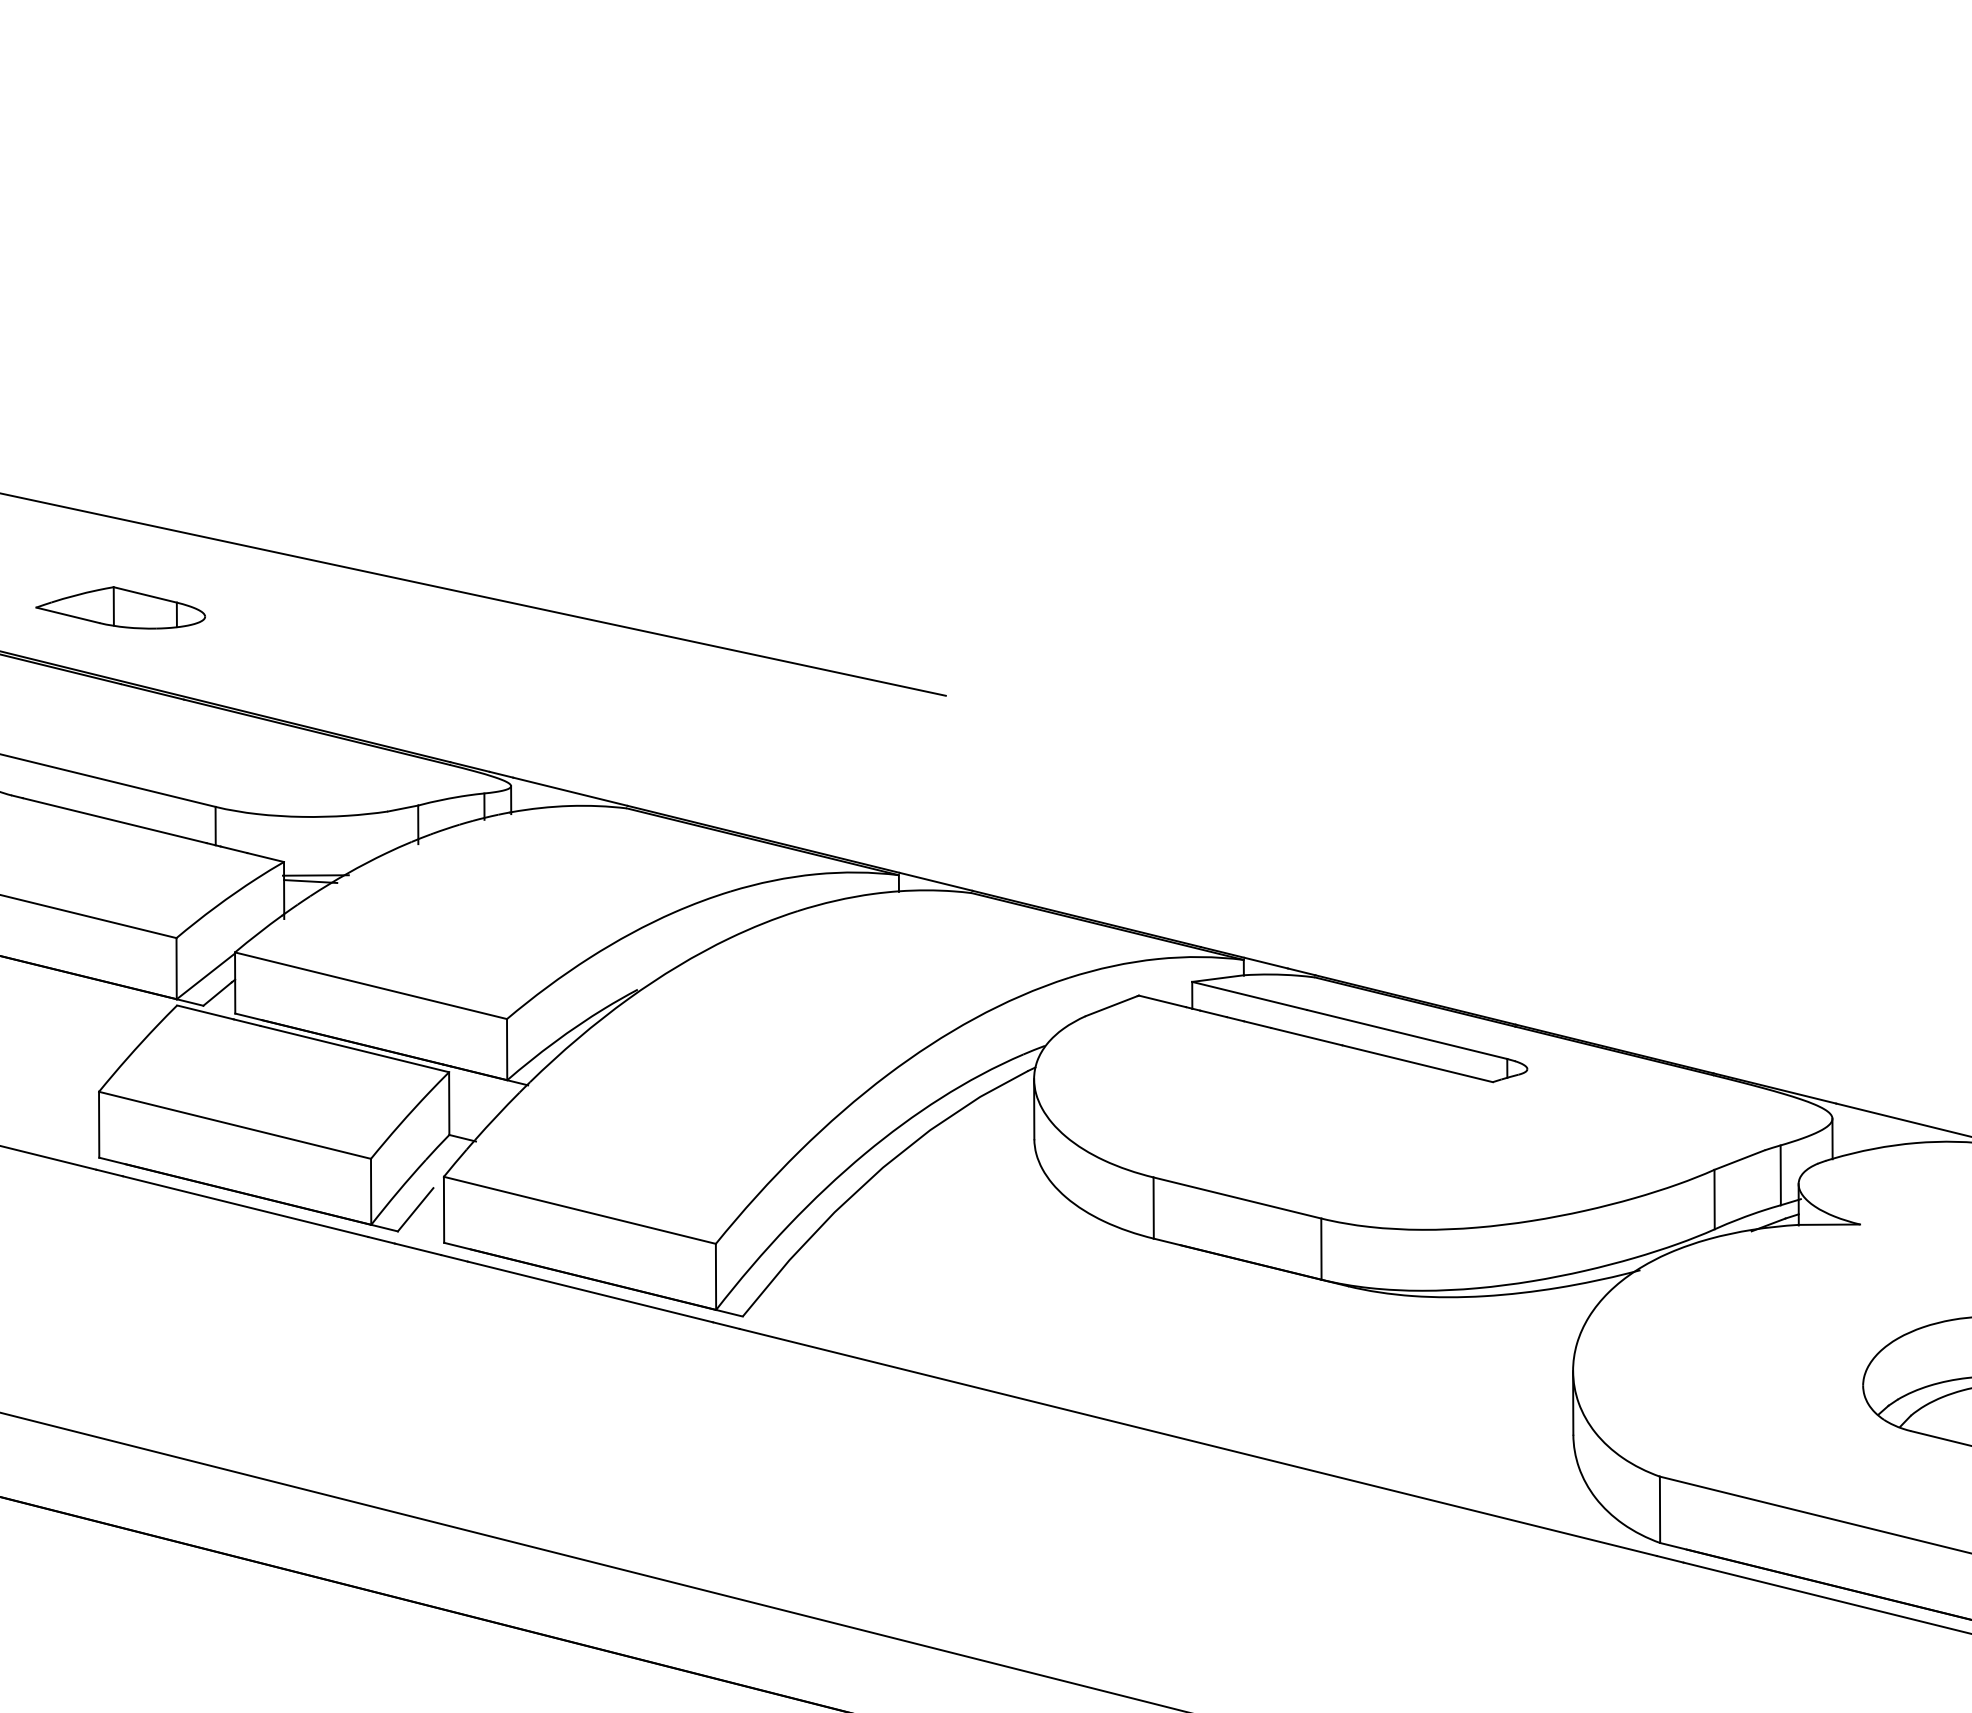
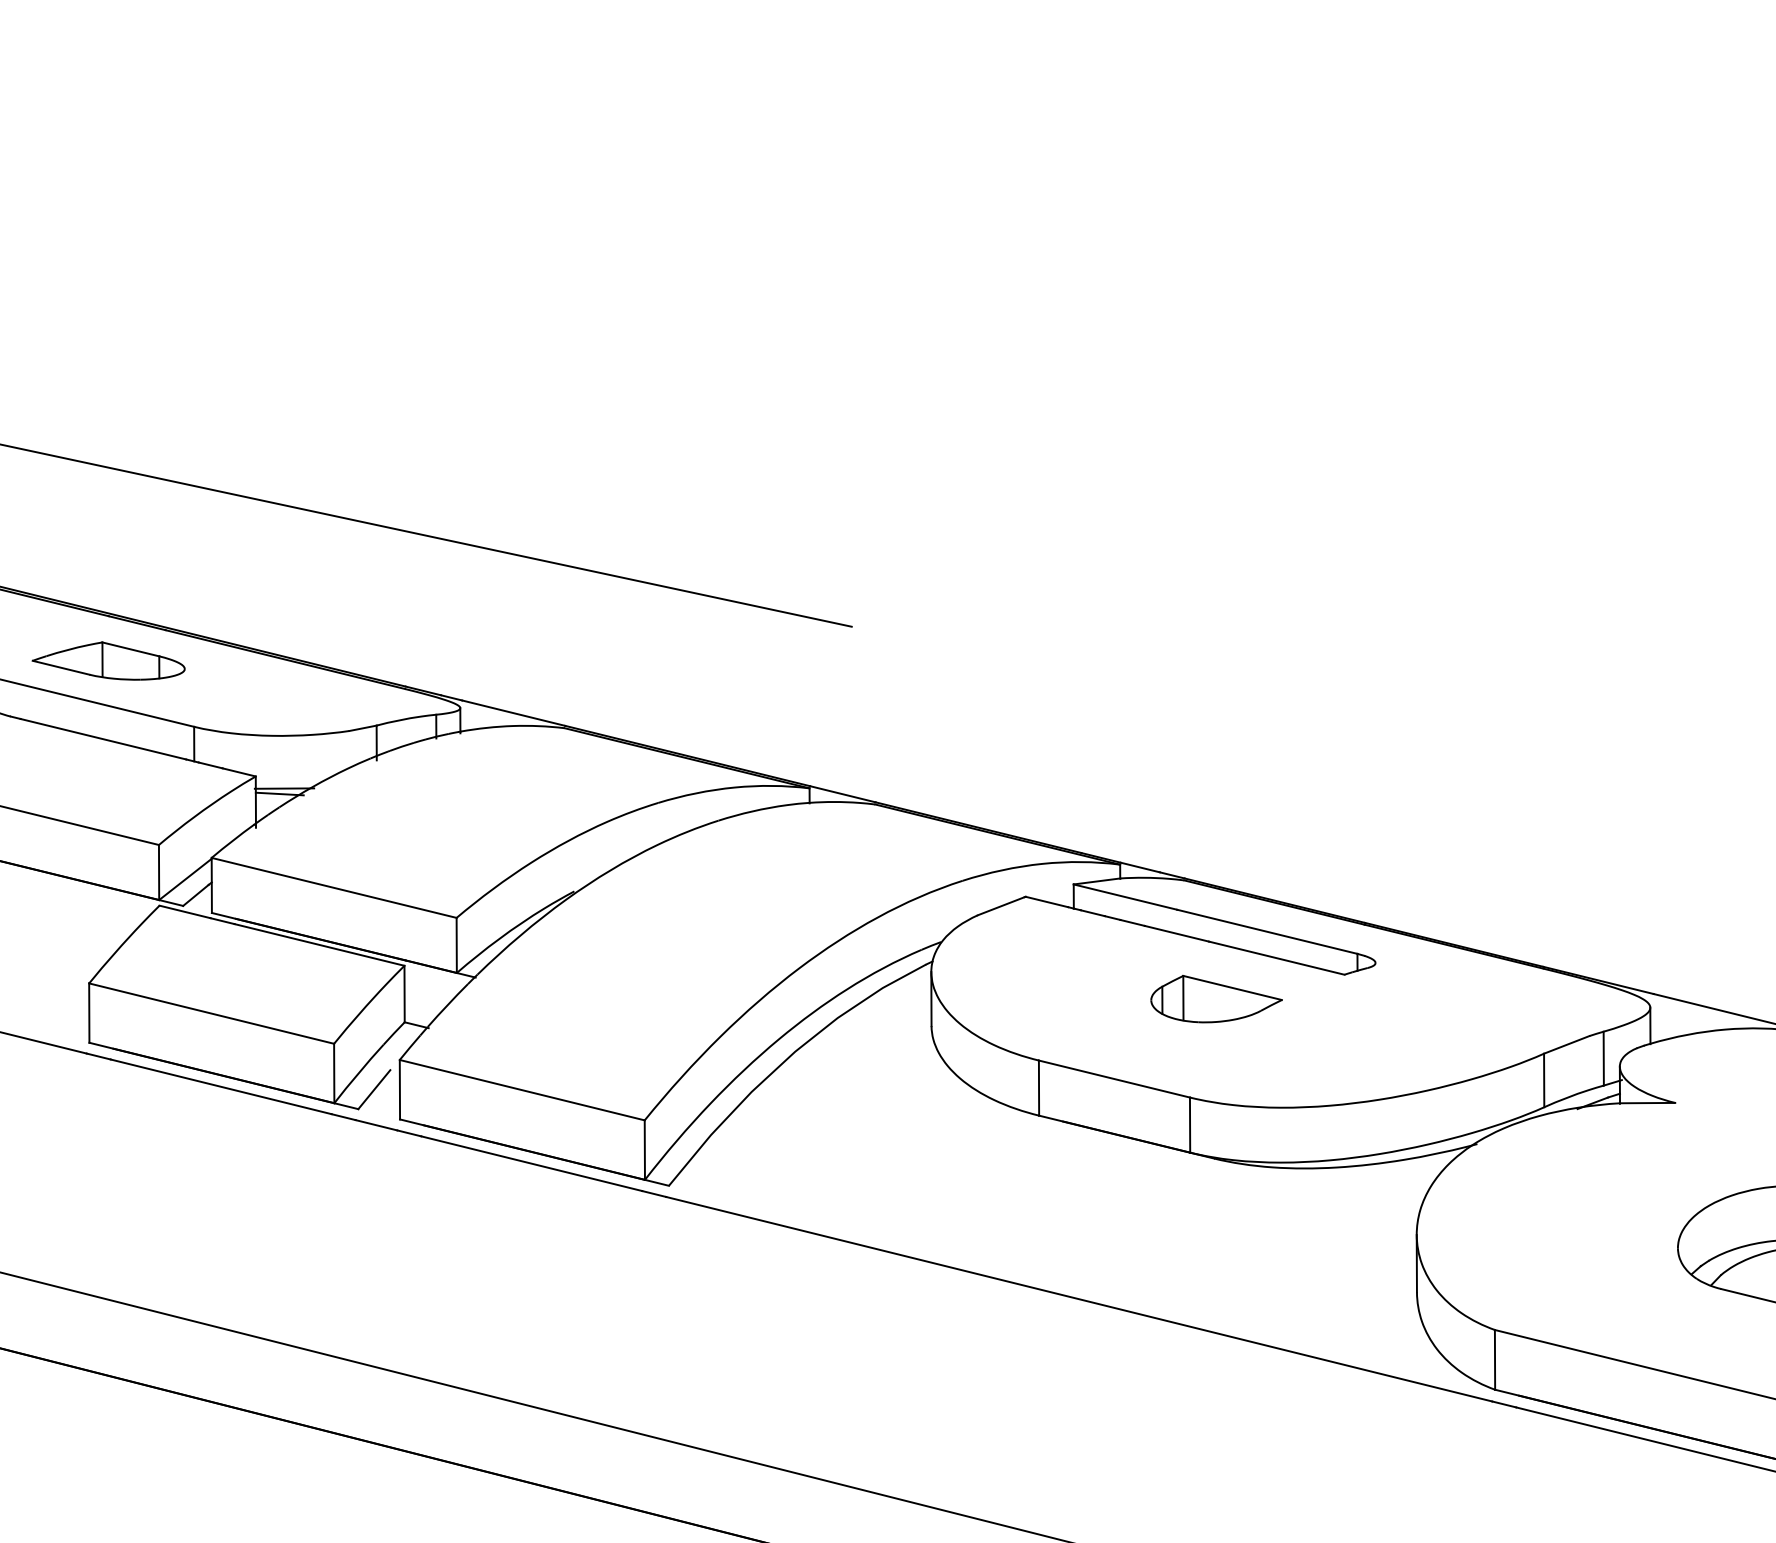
part: (120, 607) -> (108, 660), moved
part: (1350, 1108) -> (1216, 998), added

